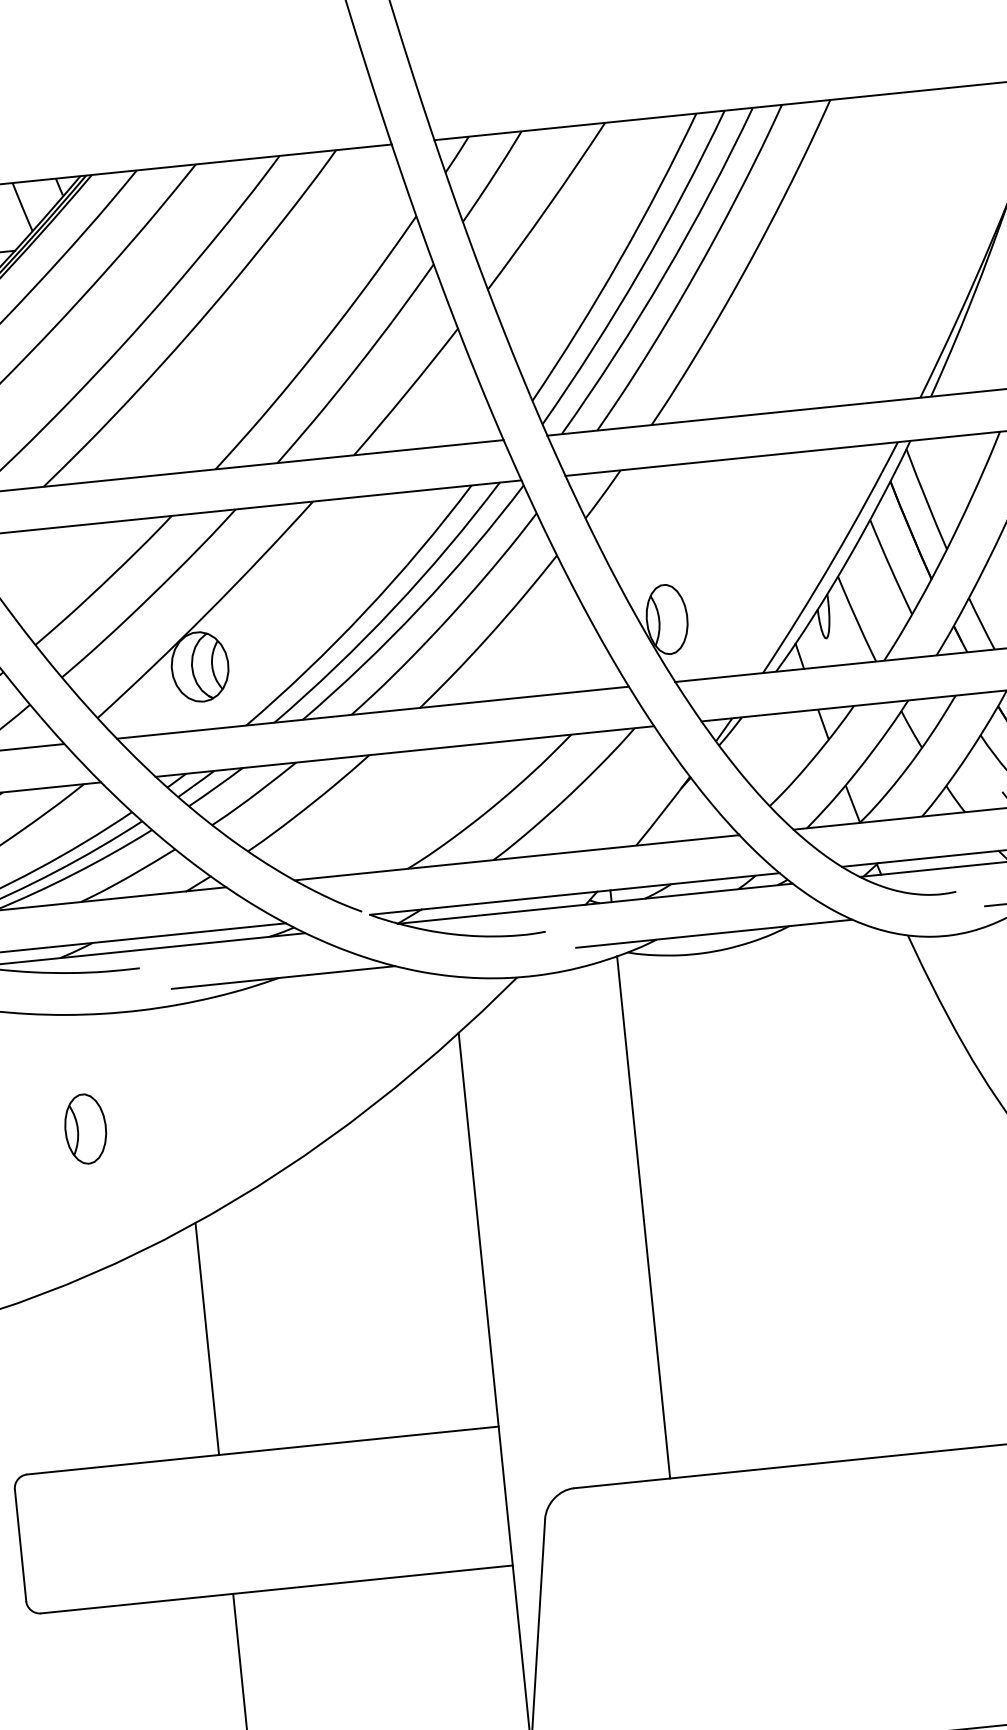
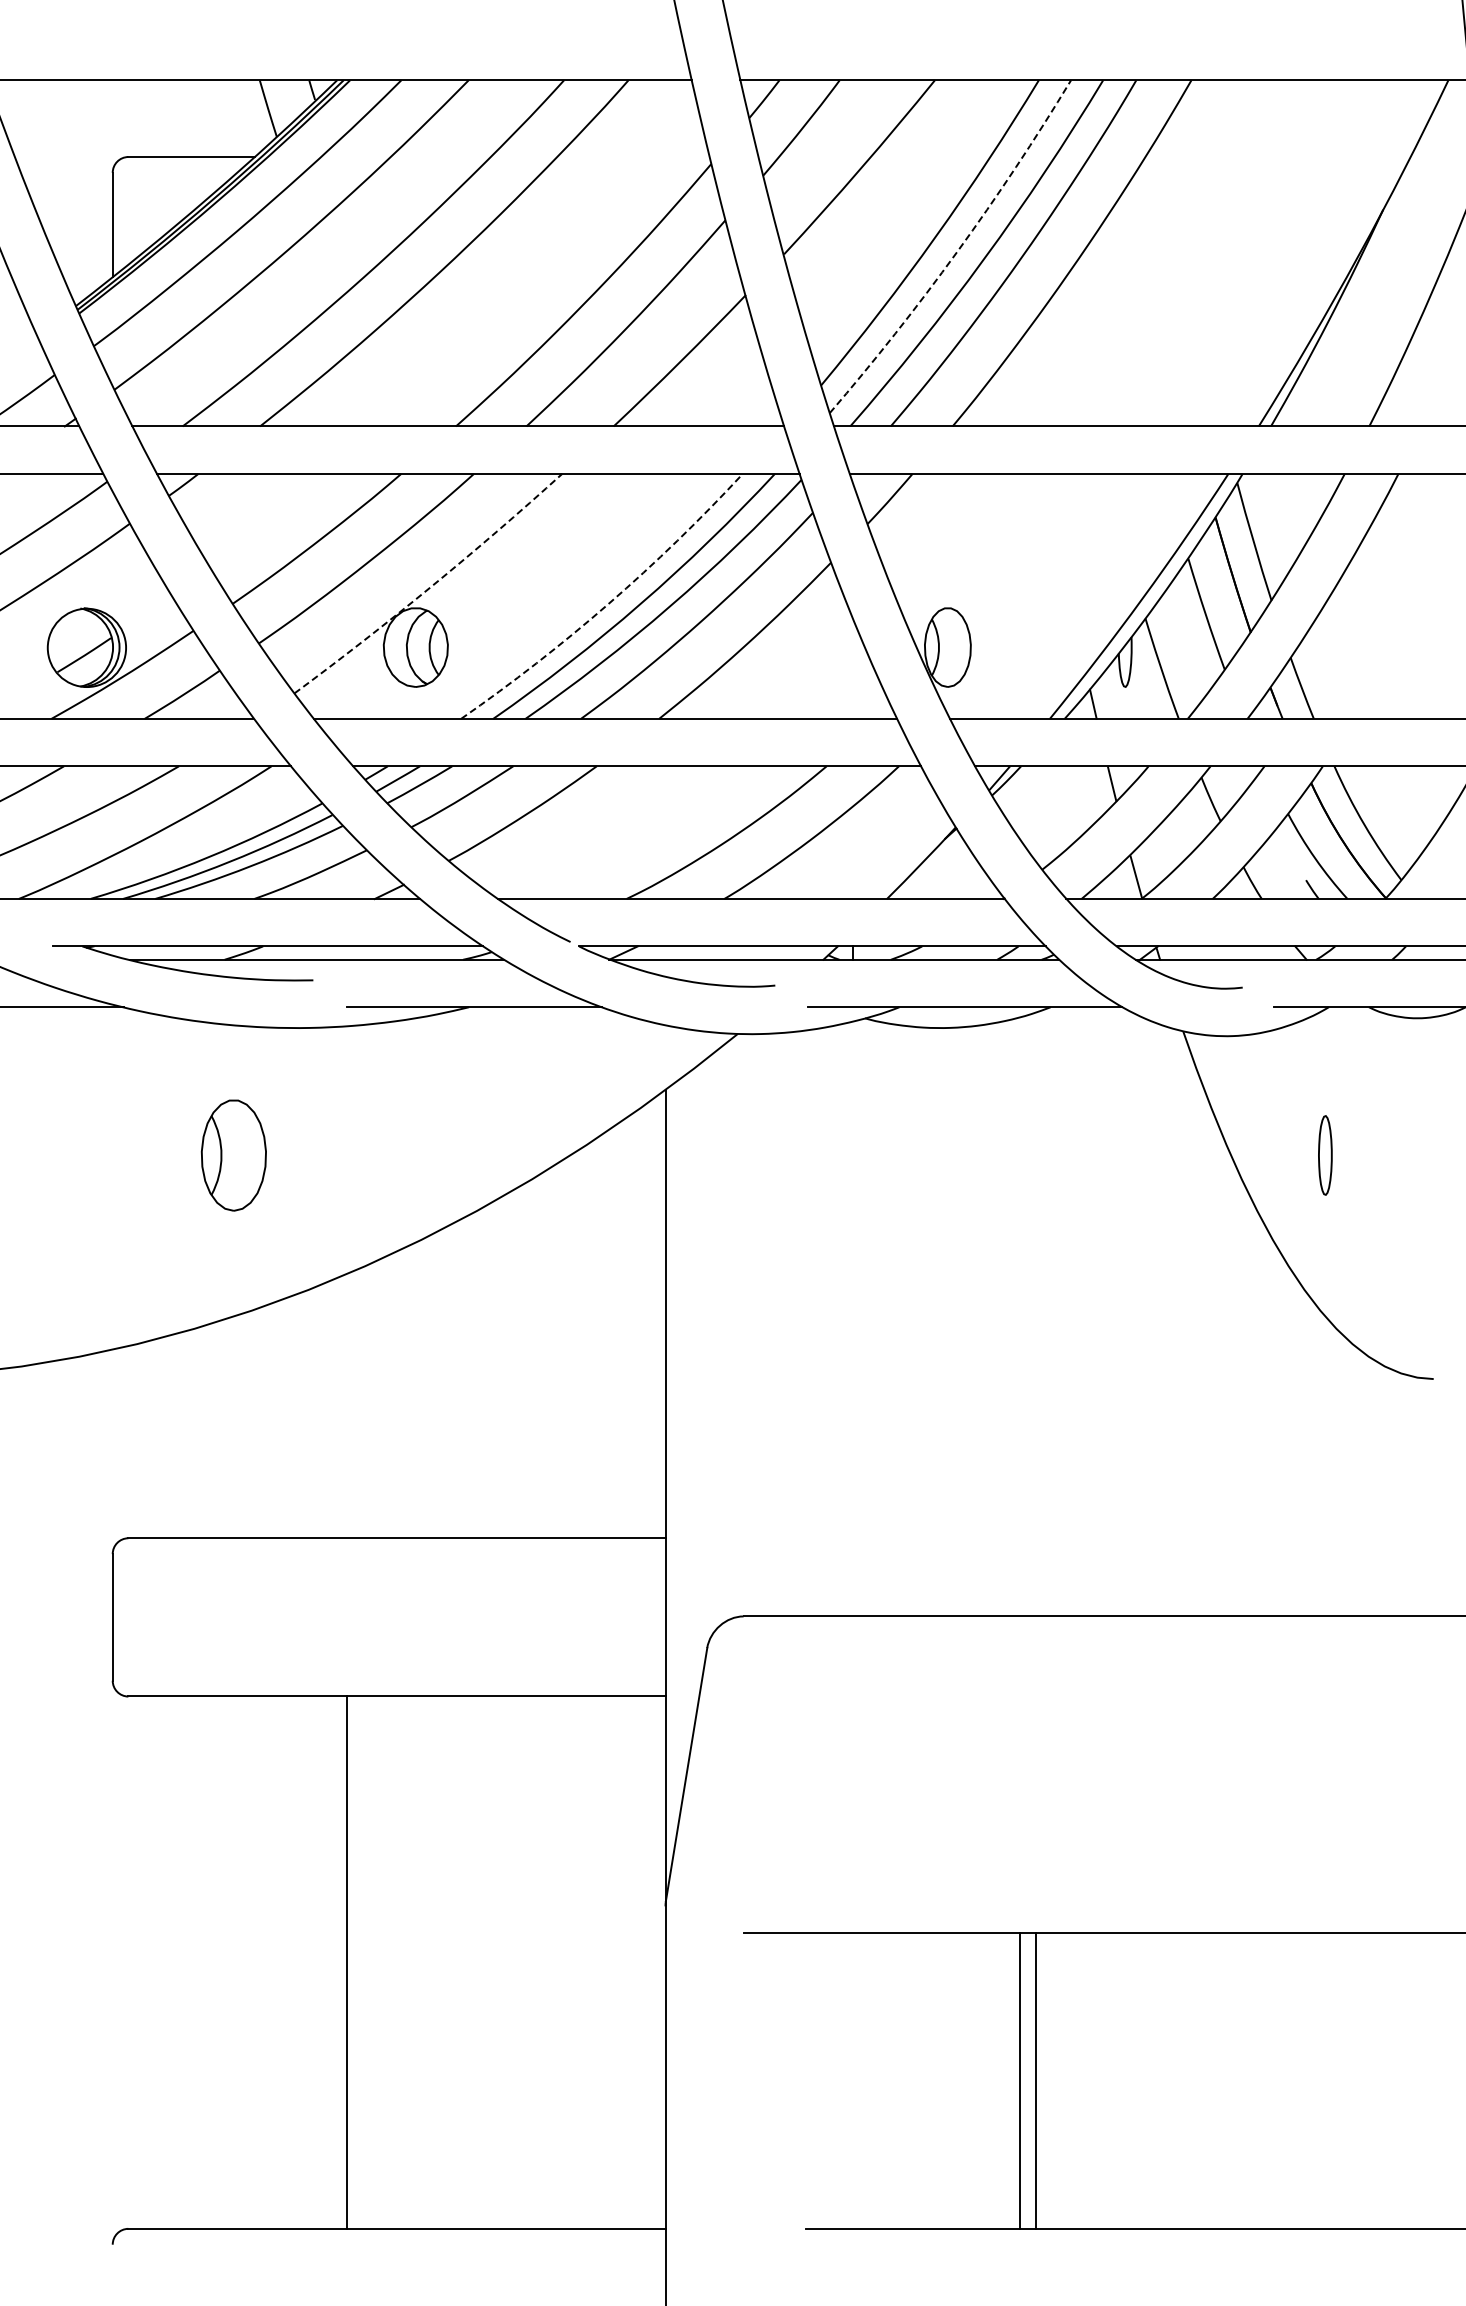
arc: (640, 271) -> (957, 251), solid -> dashed
arc: (365, 611) -> (608, 603), solid -> dashed
arc: (208, 612) -> (431, 586), solid -> dashed
part: (85, 1129) -> (233, 1155), size x1.4
line: (643, 1217) -> (852, 1318), removed
line: (207, 1339) -> (347, 1406), removed

